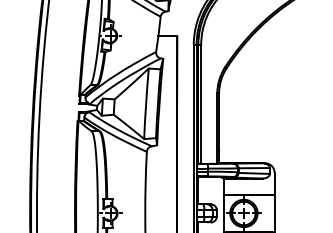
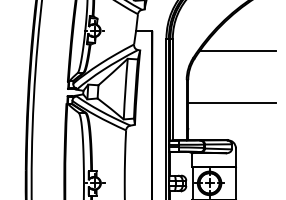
line: (276, 60) -> (237, 51), added
line: (270, 119) -> (232, 102), added

